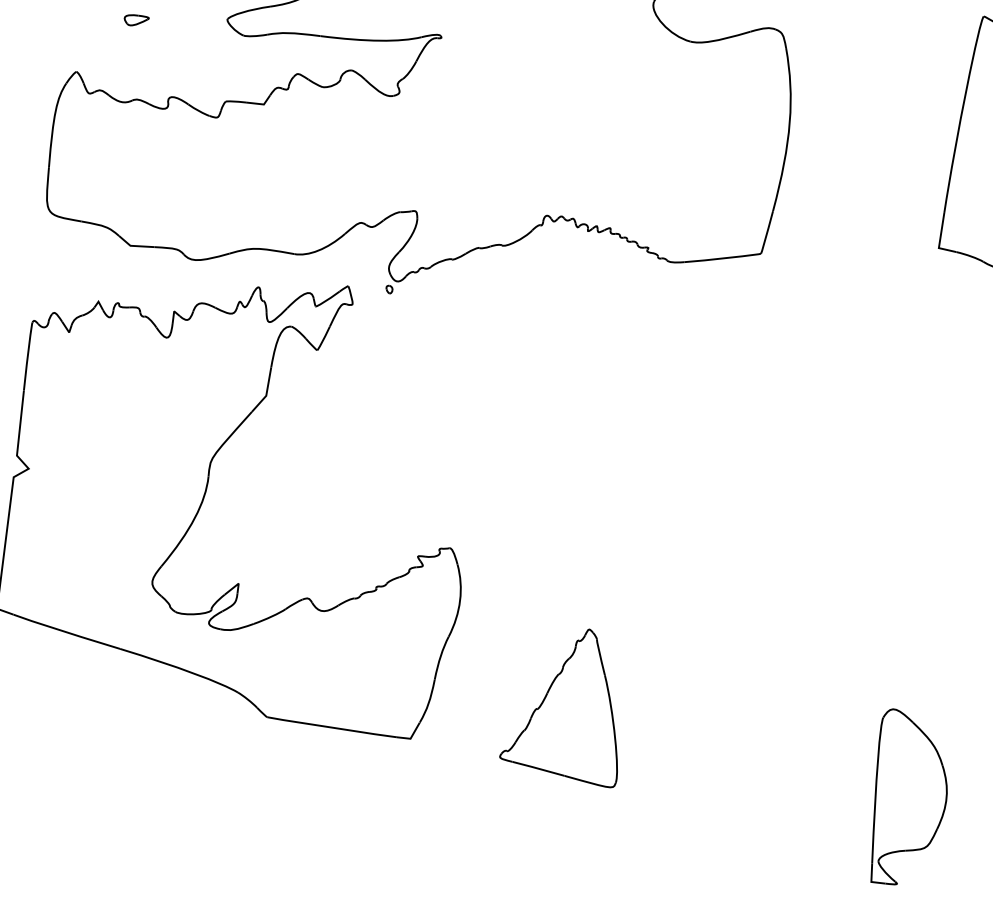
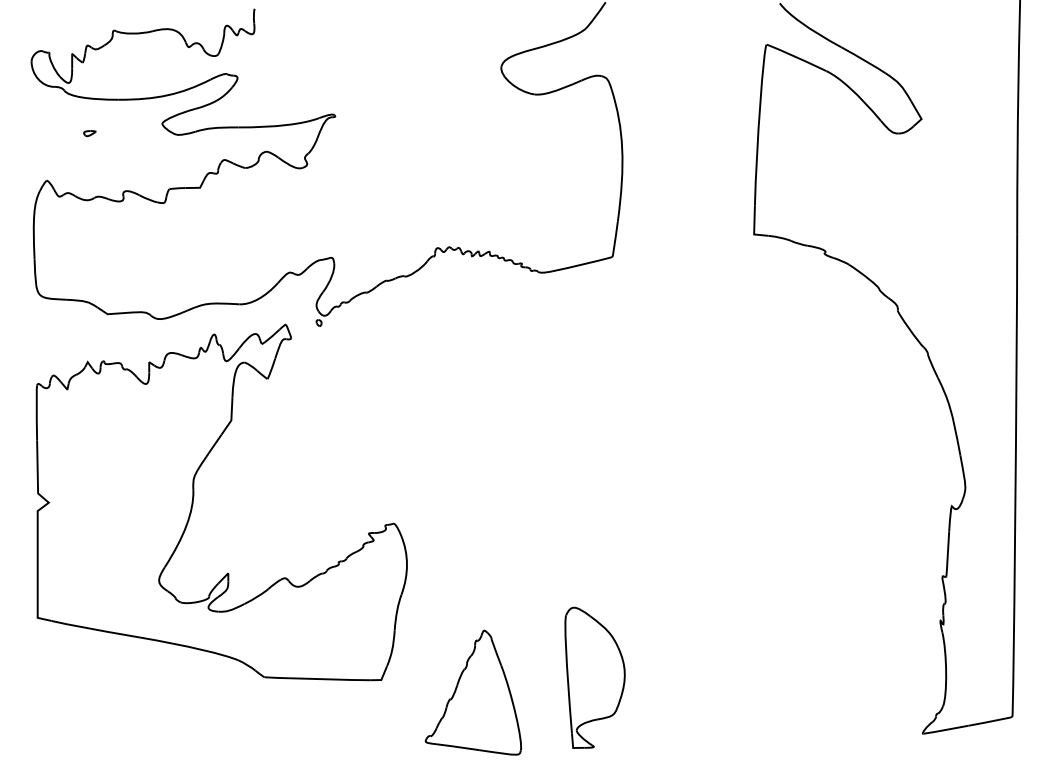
part: (136, 20) -> (89, 133), size x0.6
part: (566, 704) -> (473, 692), moved
part: (908, 798) -> (594, 677), moved

